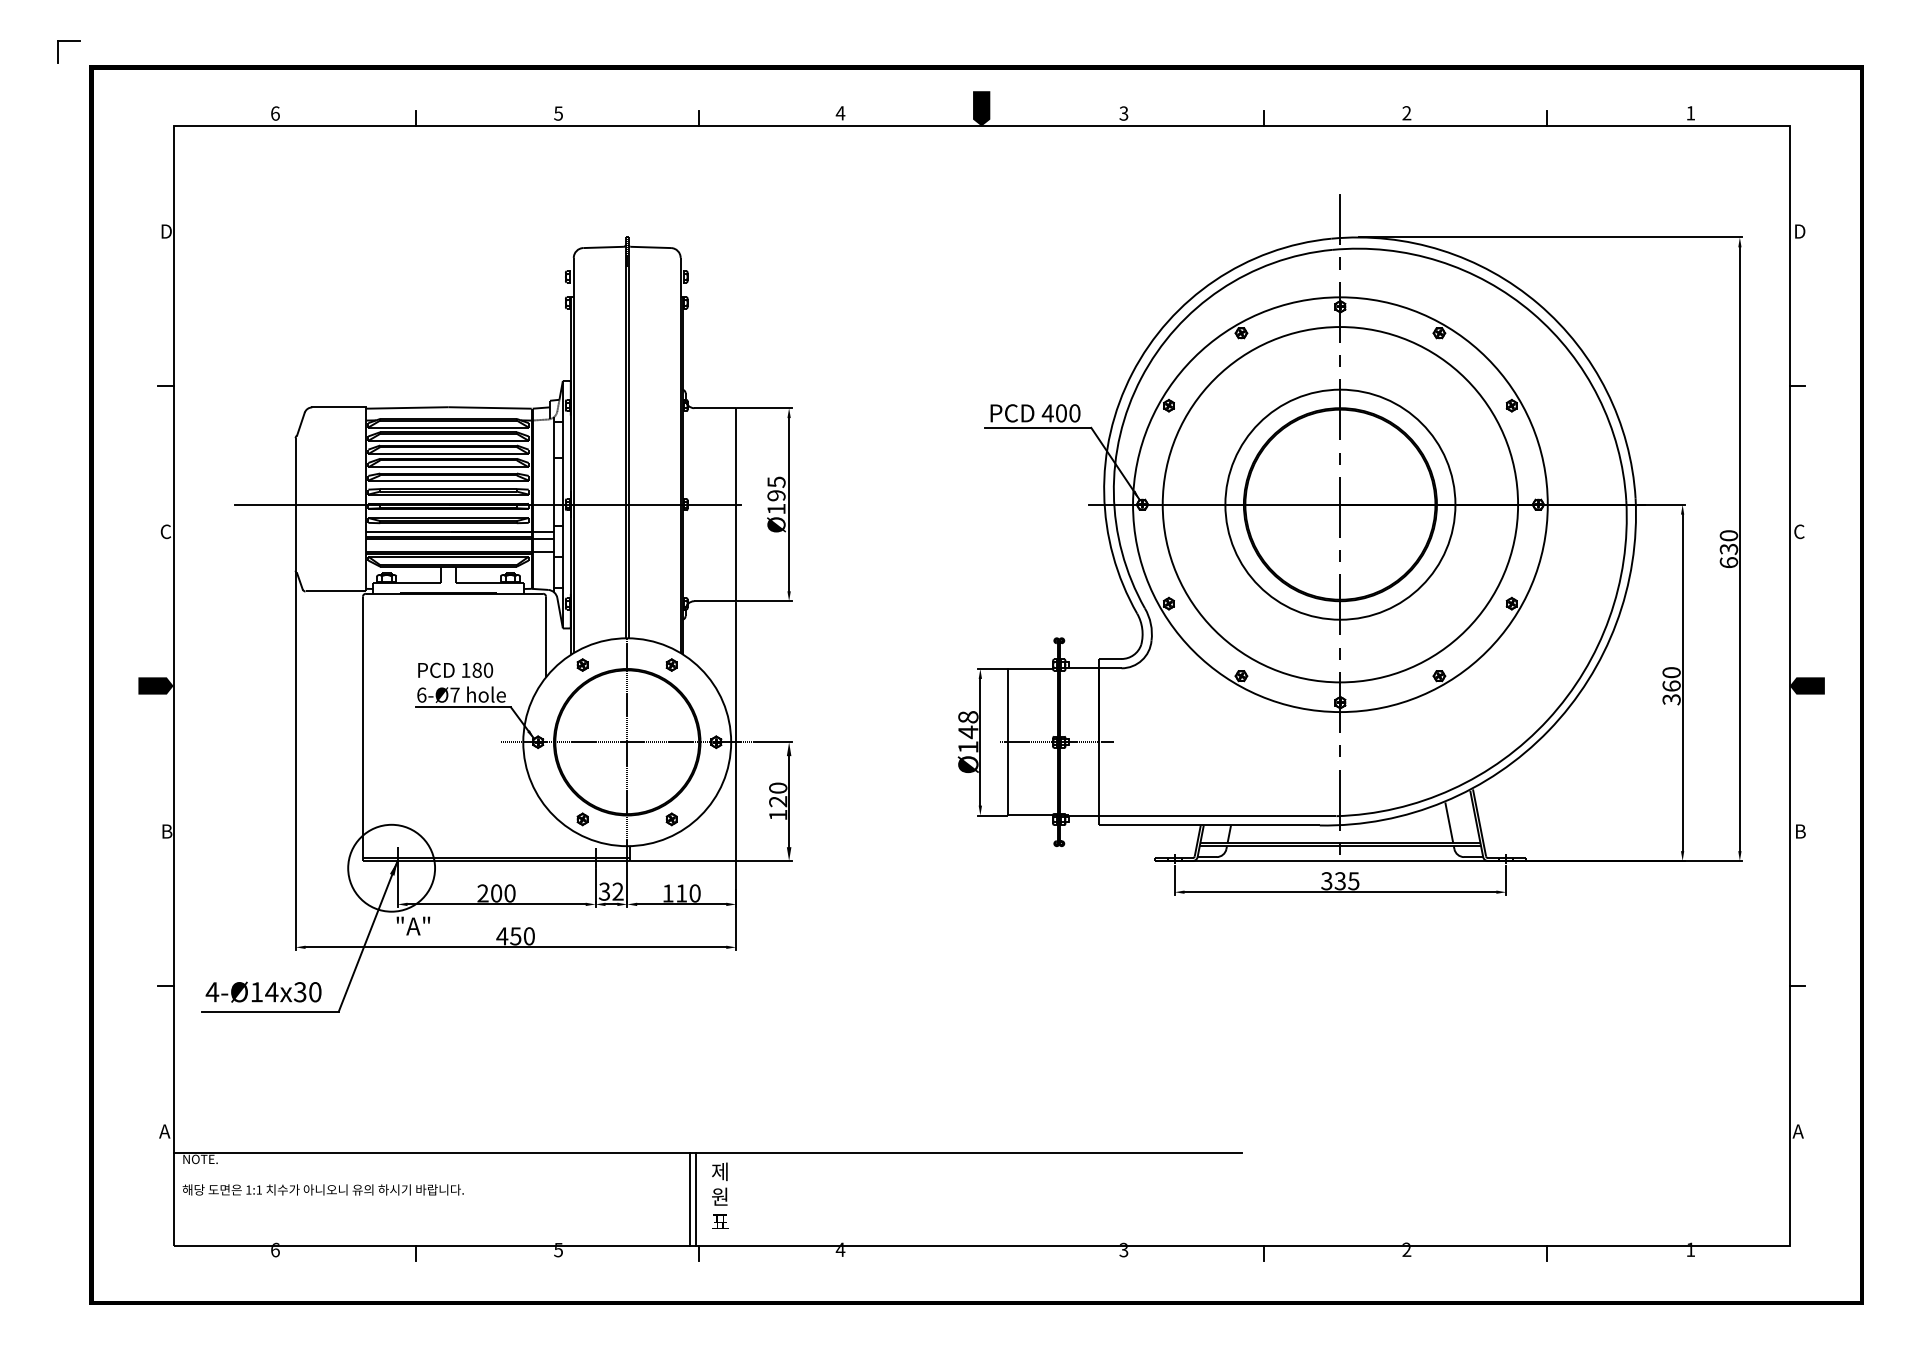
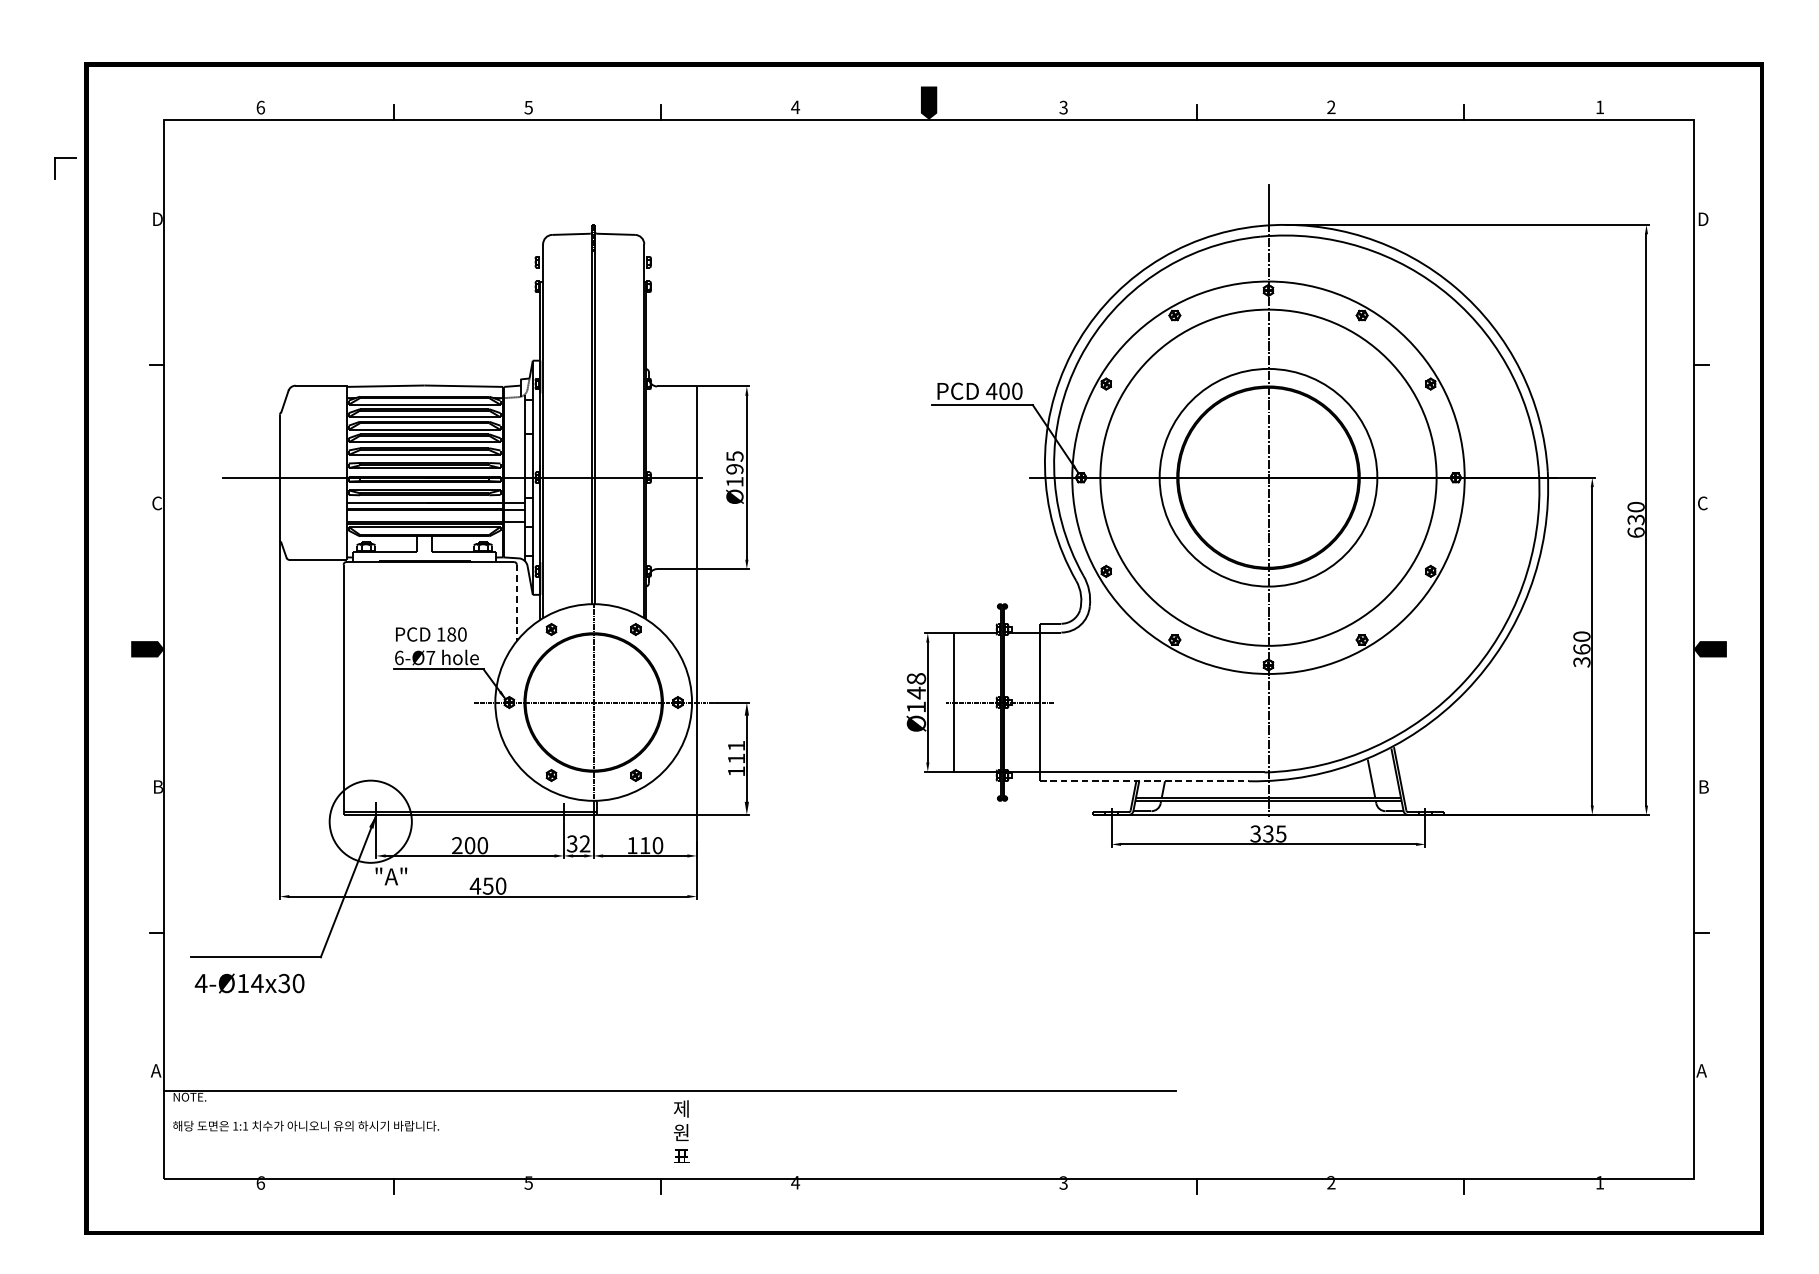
part: (68, 41) -> (65, 158), moved
line: (546, 637) -> (517, 603), solid -> dashed
text: (778, 794) -> (736, 751), 120 -> 111
line: (1209, 825) -> (1144, 781), solid -> dashed
text: (263, 991) -> (249, 982), moved
line: (690, 1198) -> (653, 1134), removed
line: (695, 1198) -> (658, 1134), removed

